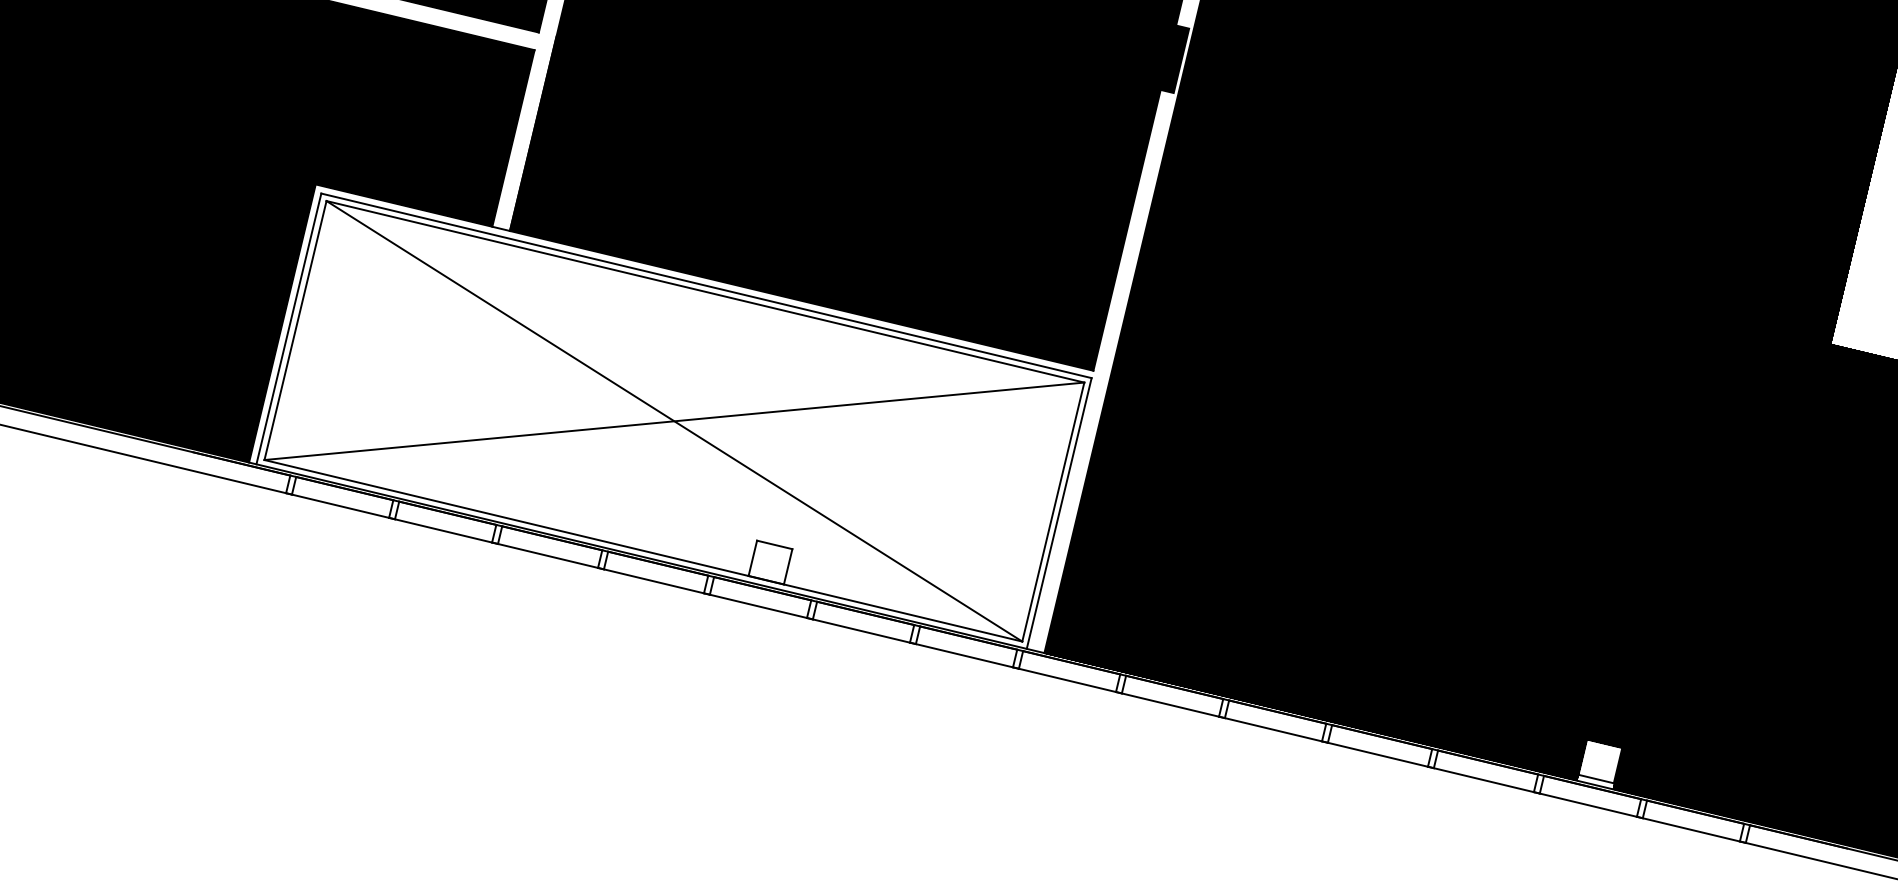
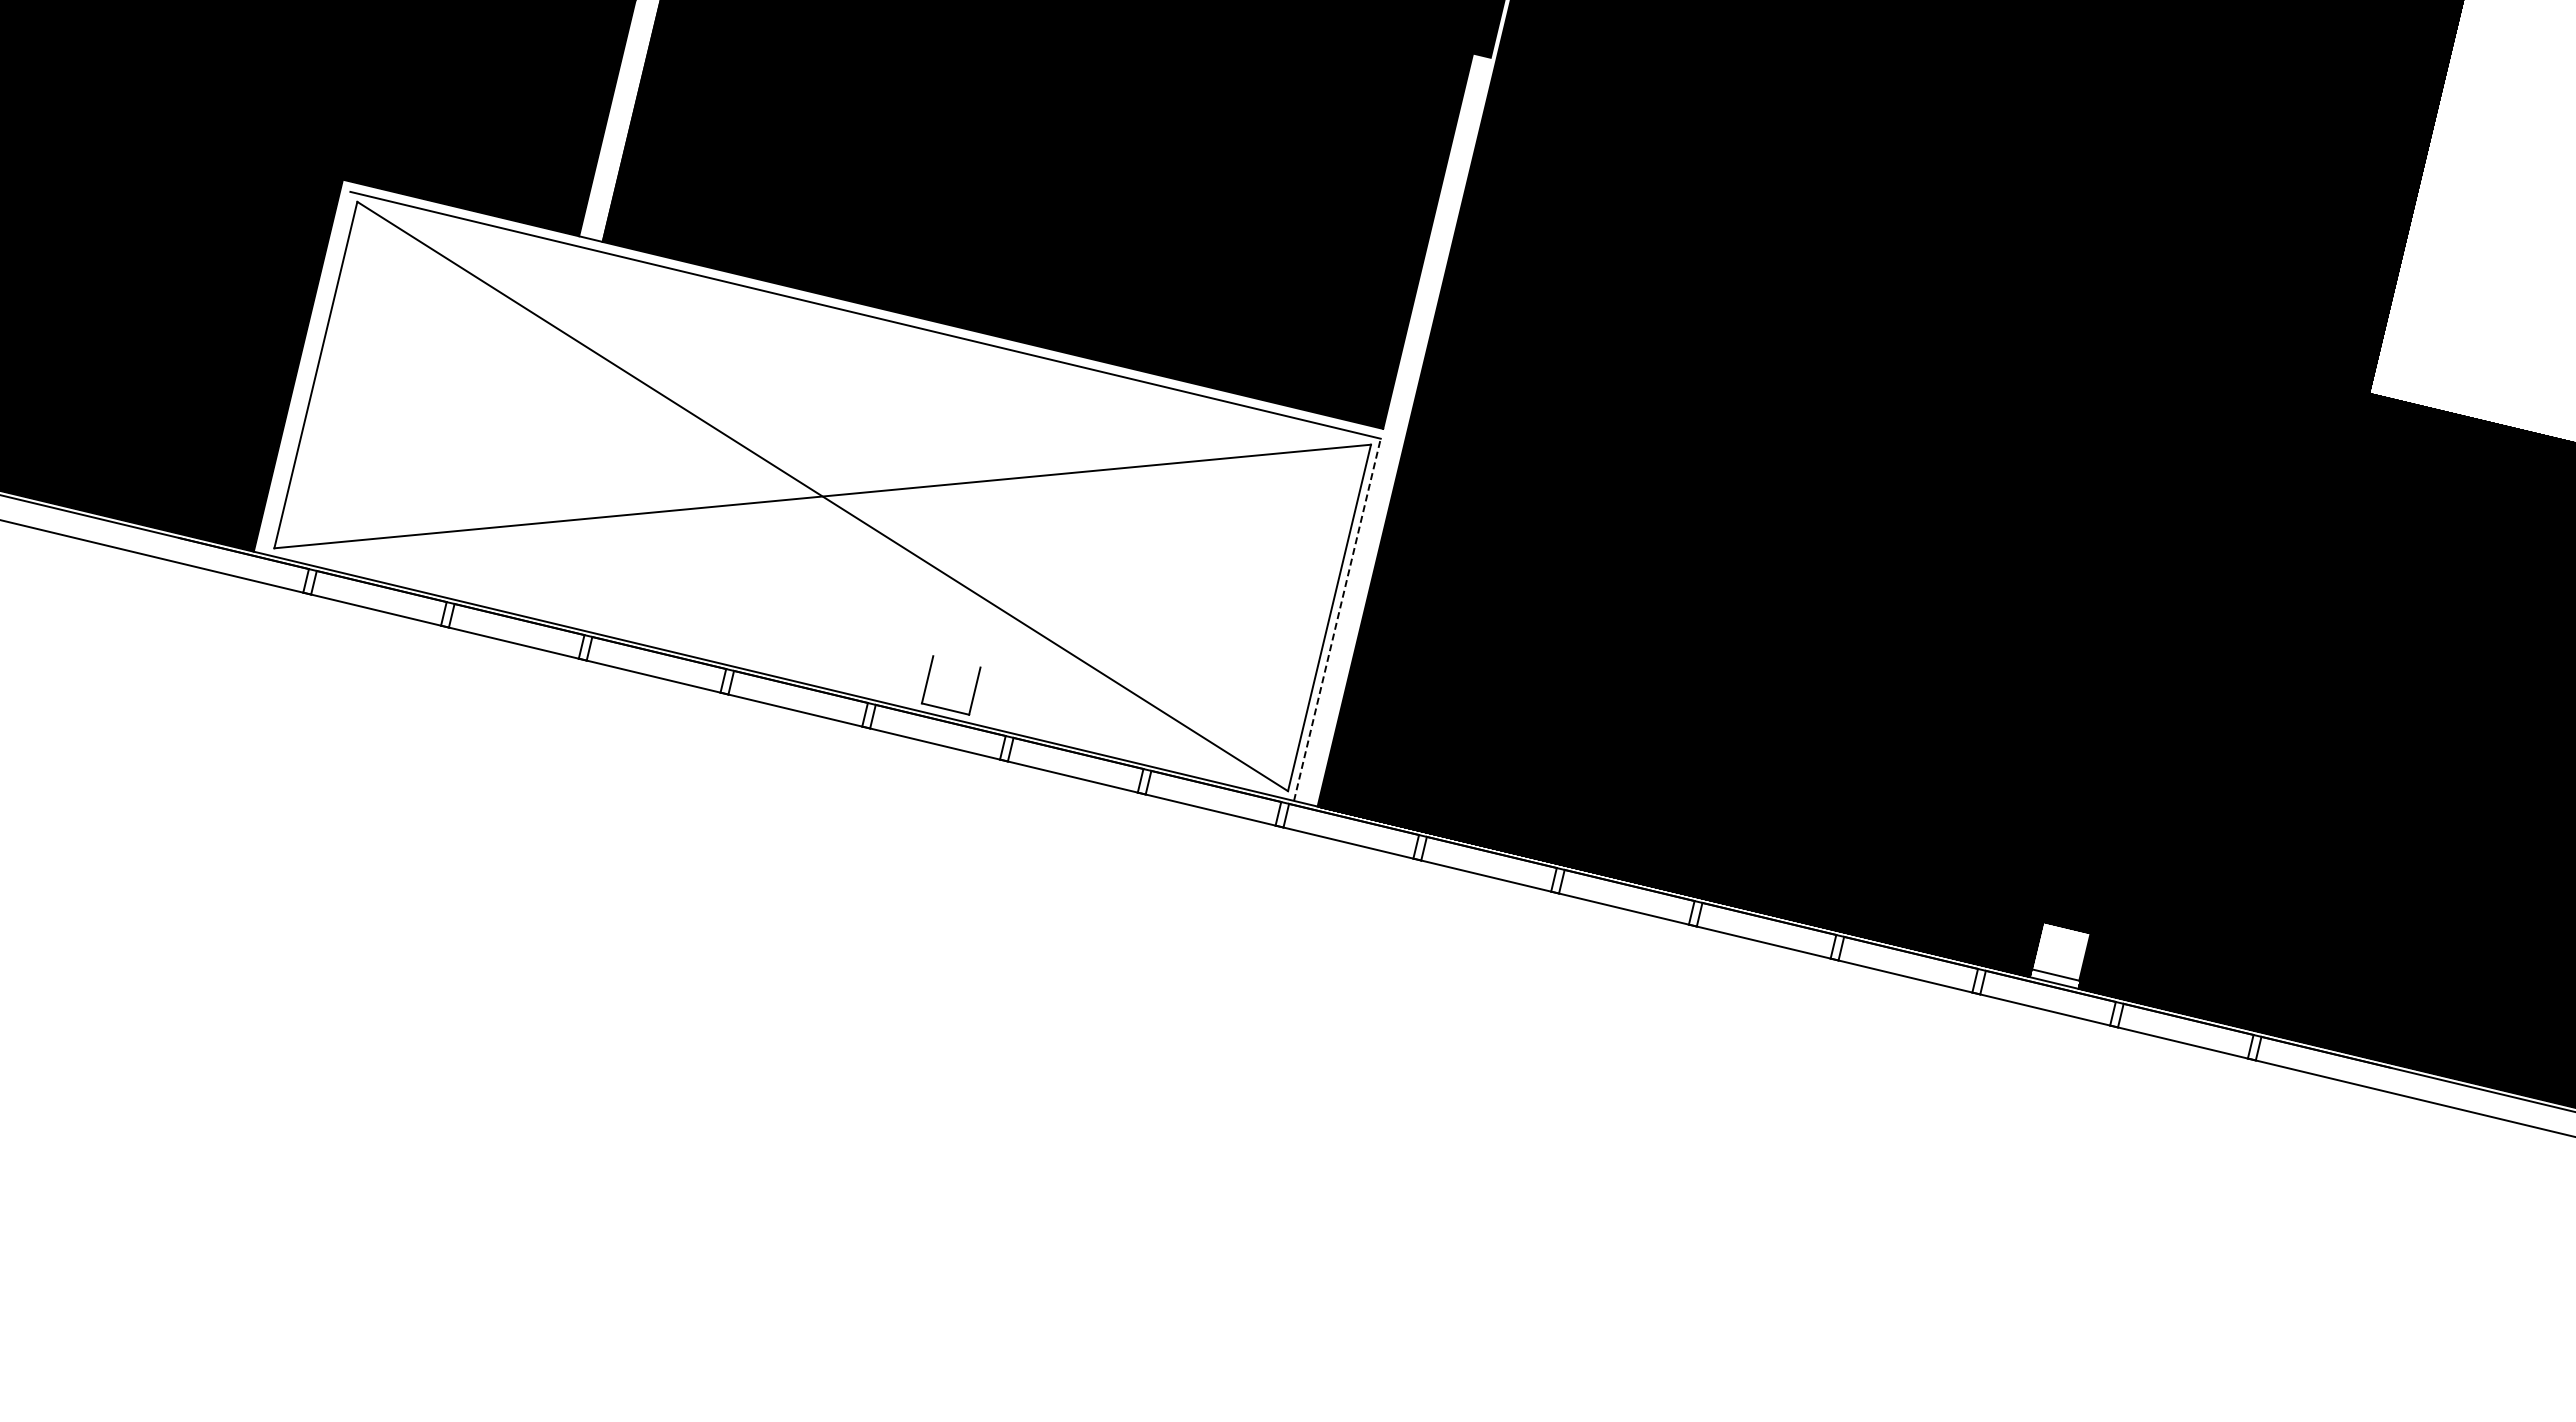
line: (705, 291) -> (864, 322), removed
line: (288, 328) -> (306, 372), removed
line: (1059, 513) -> (1337, 619), solid -> dashed
line: (774, 544) -> (956, 661), removed
line: (643, 550) -> (781, 669), removed

